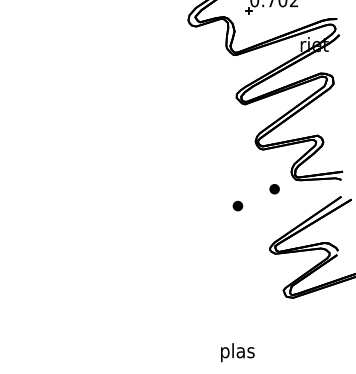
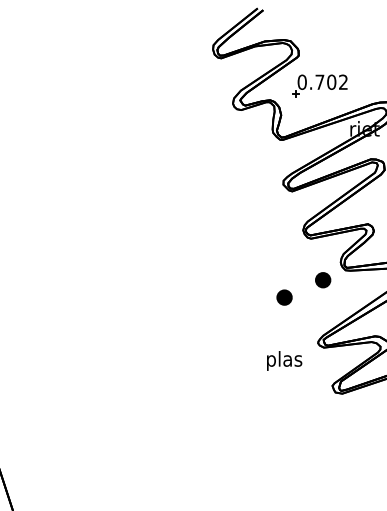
part: (274, 188) -> (322, 279), size x1.6
part: (237, 205) -> (284, 297), size x1.6
text: (237, 352) -> (284, 360), moved

